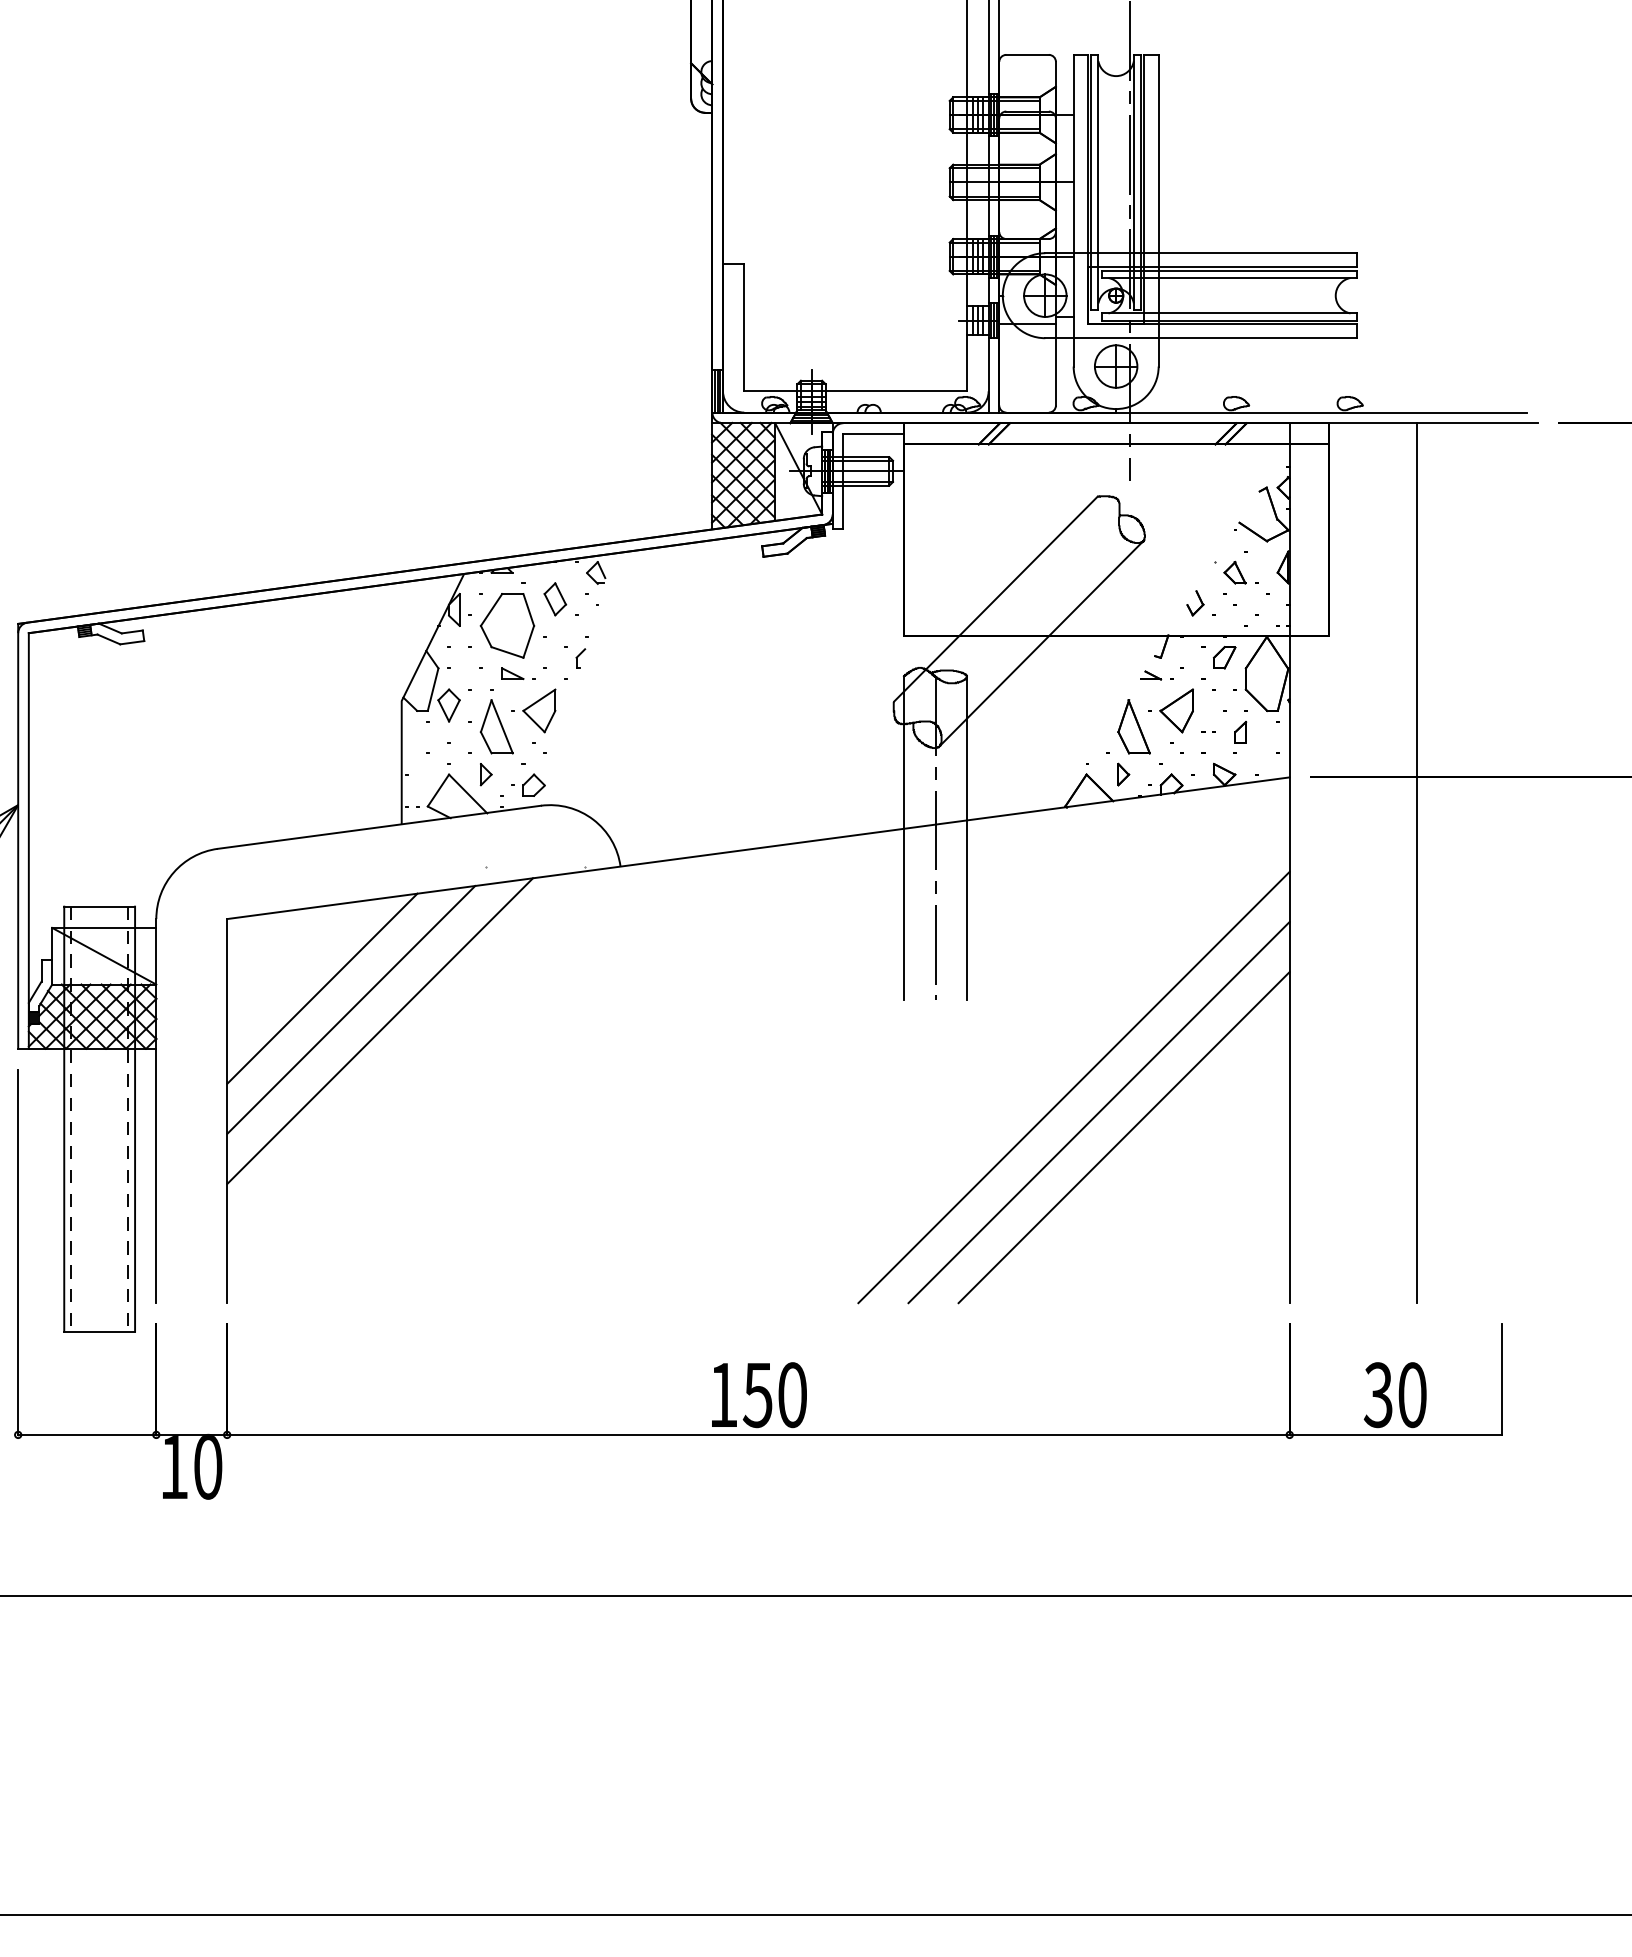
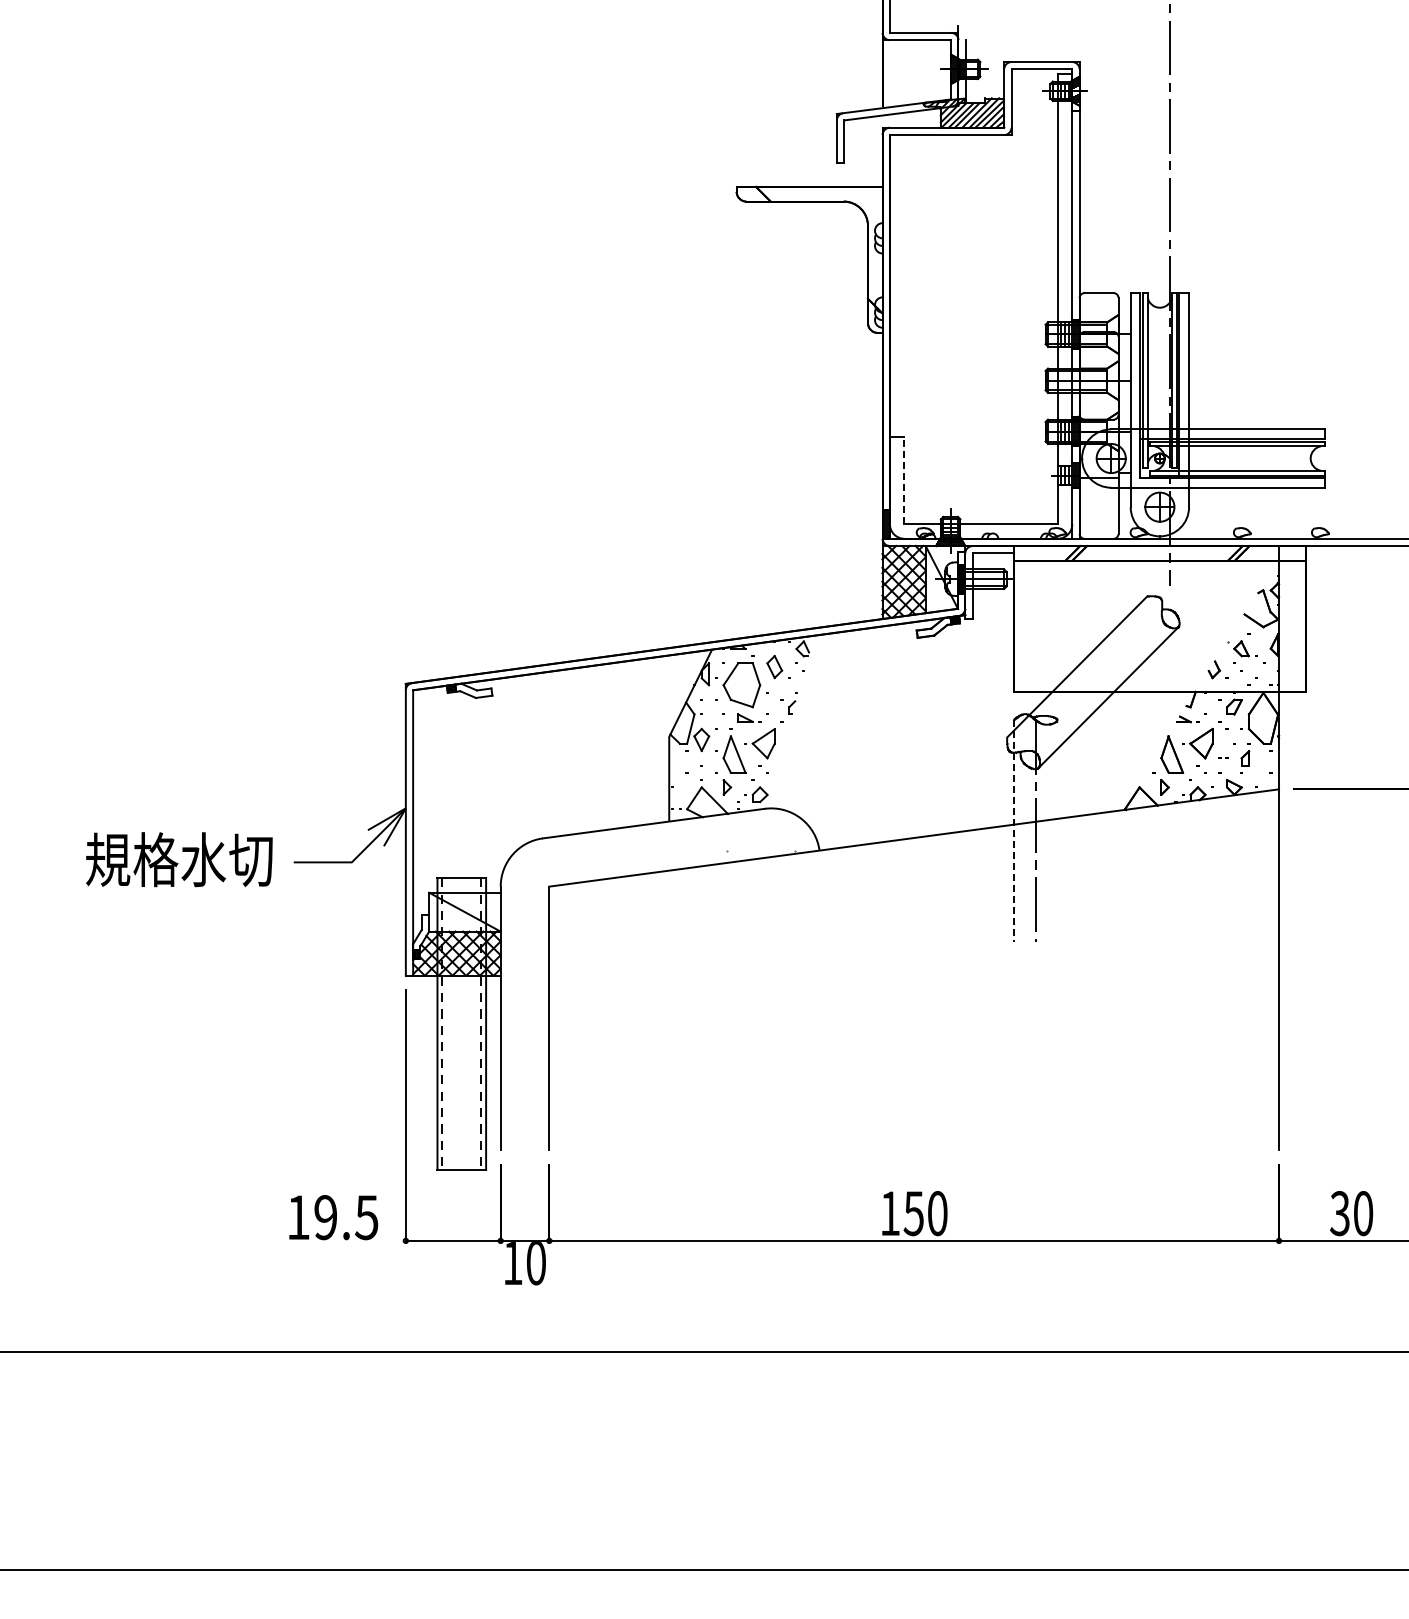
line: (744, 327) -> (904, 480), solid -> dashed
line: (903, 837) -> (1013, 830), solid -> dashed
line: (967, 837) -> (1057, 830), removed
line: (1417, 863) -> (1366, 848), removed
line: (322, 988) -> (614, 934), removed
line: (351, 1009) -> (634, 948), removed
line: (380, 1030) -> (654, 963), removed
line: (1073, 1087) -> (1130, 1002), removed
line: (1099, 1112) -> (1148, 1019), removed
line: (1124, 1137) -> (1165, 1036), removed

